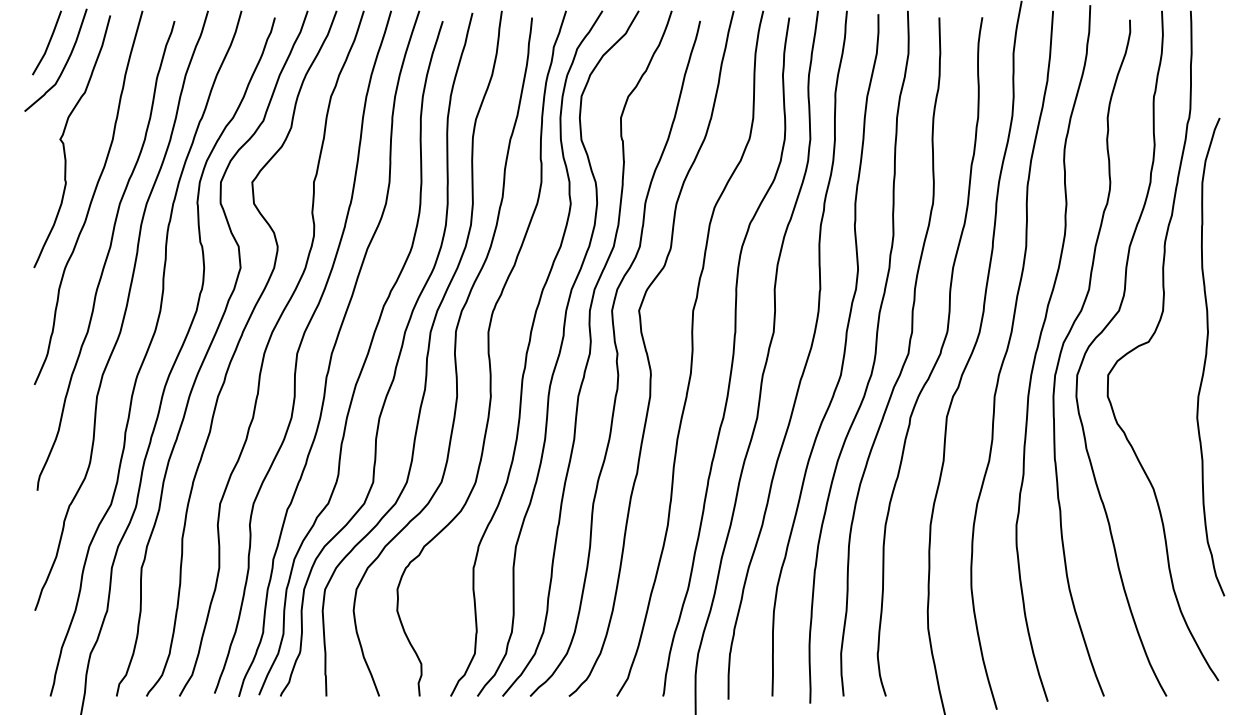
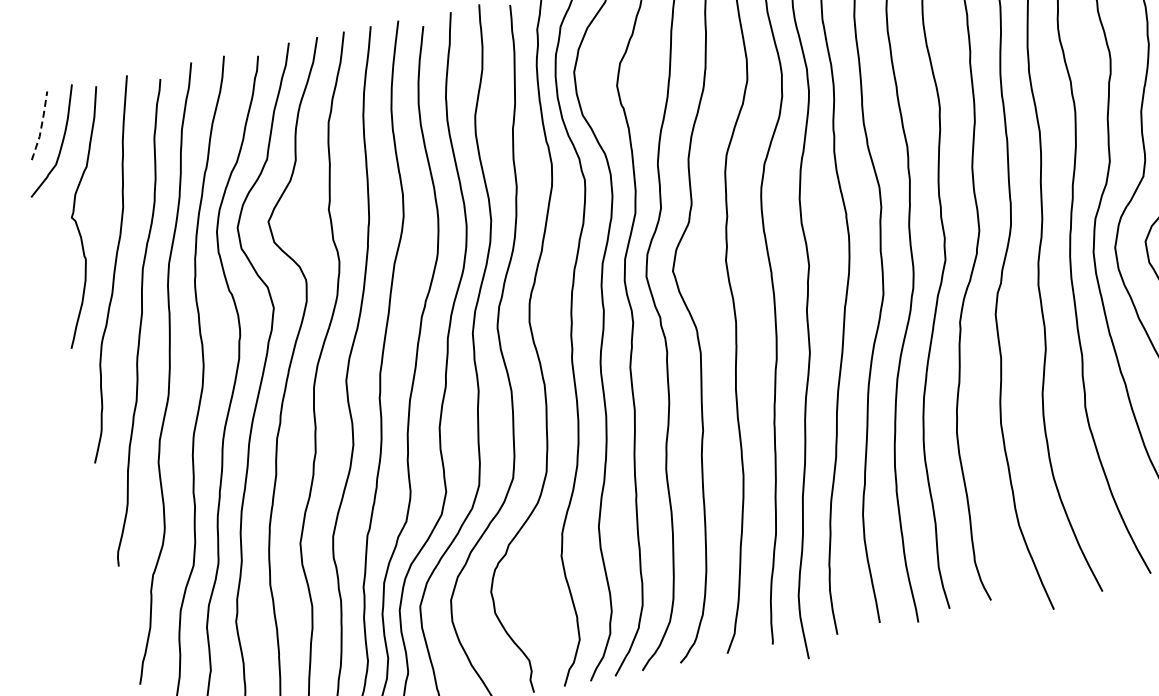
line: (48, 43) -> (41, 125), solid -> dashed

